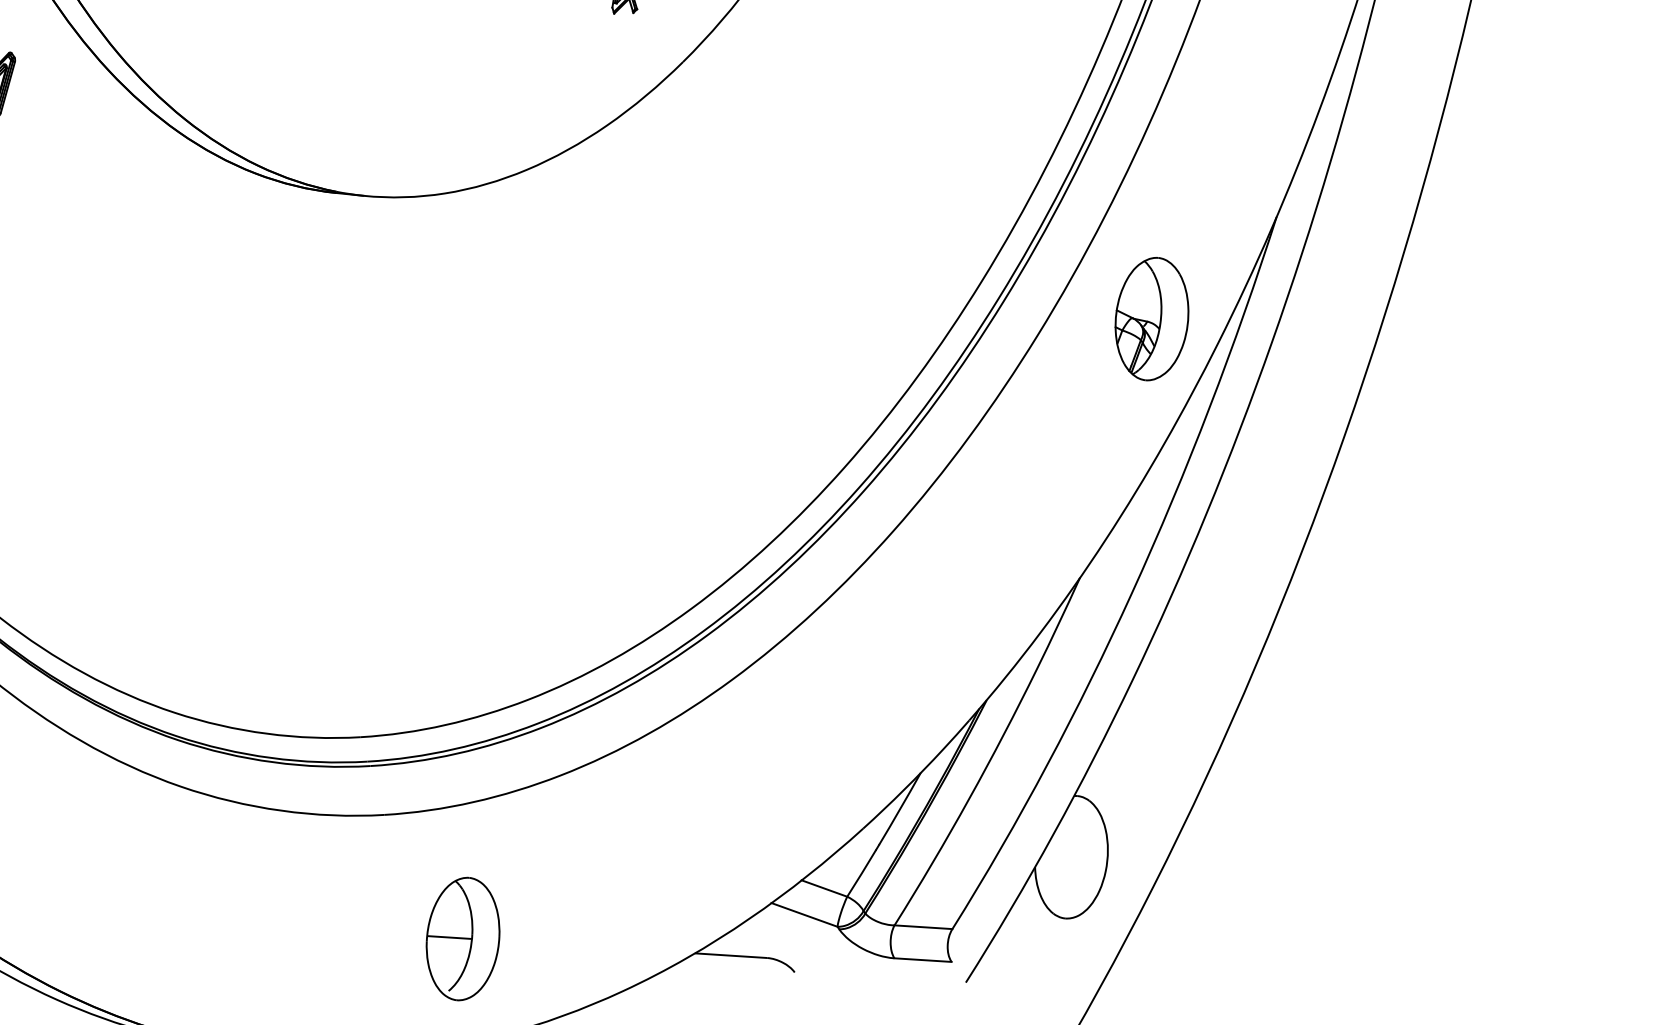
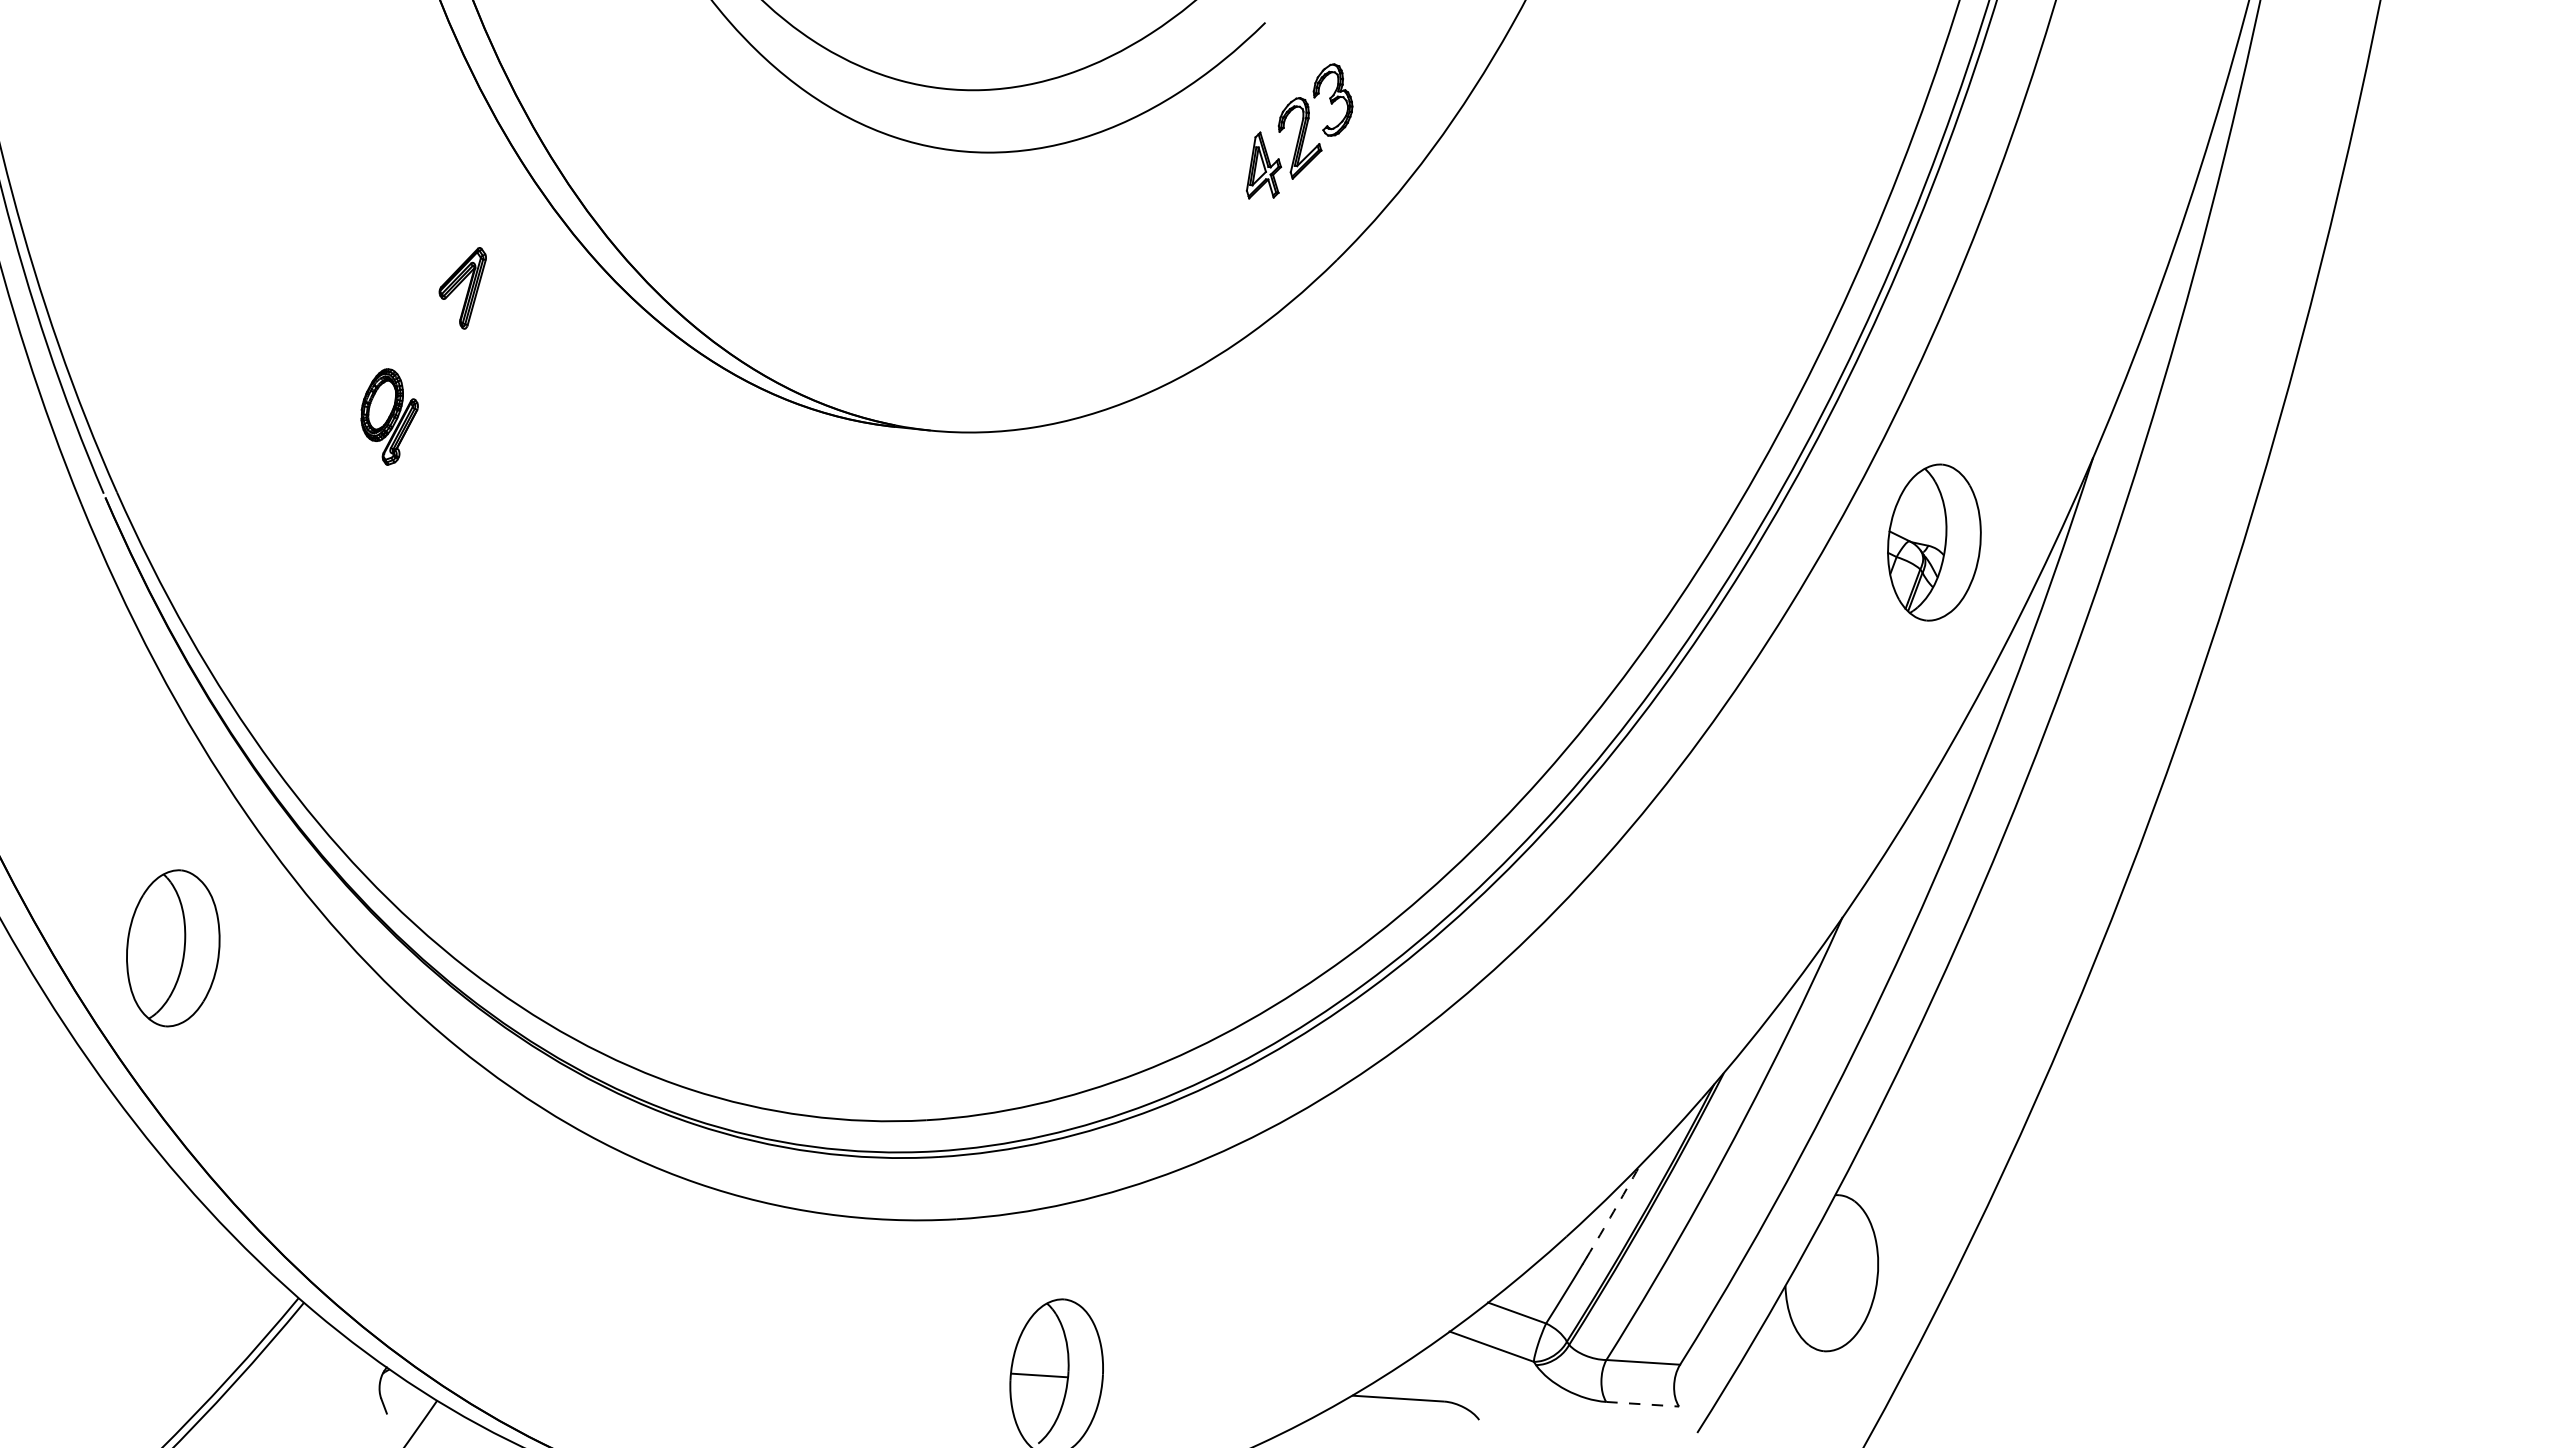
part: (1152, 319) -> (1934, 542), moved
arc: (900, 808) -> (1613, 1211), solid -> dashed
line: (922, 960) -> (1642, 1404), solid -> dashed

